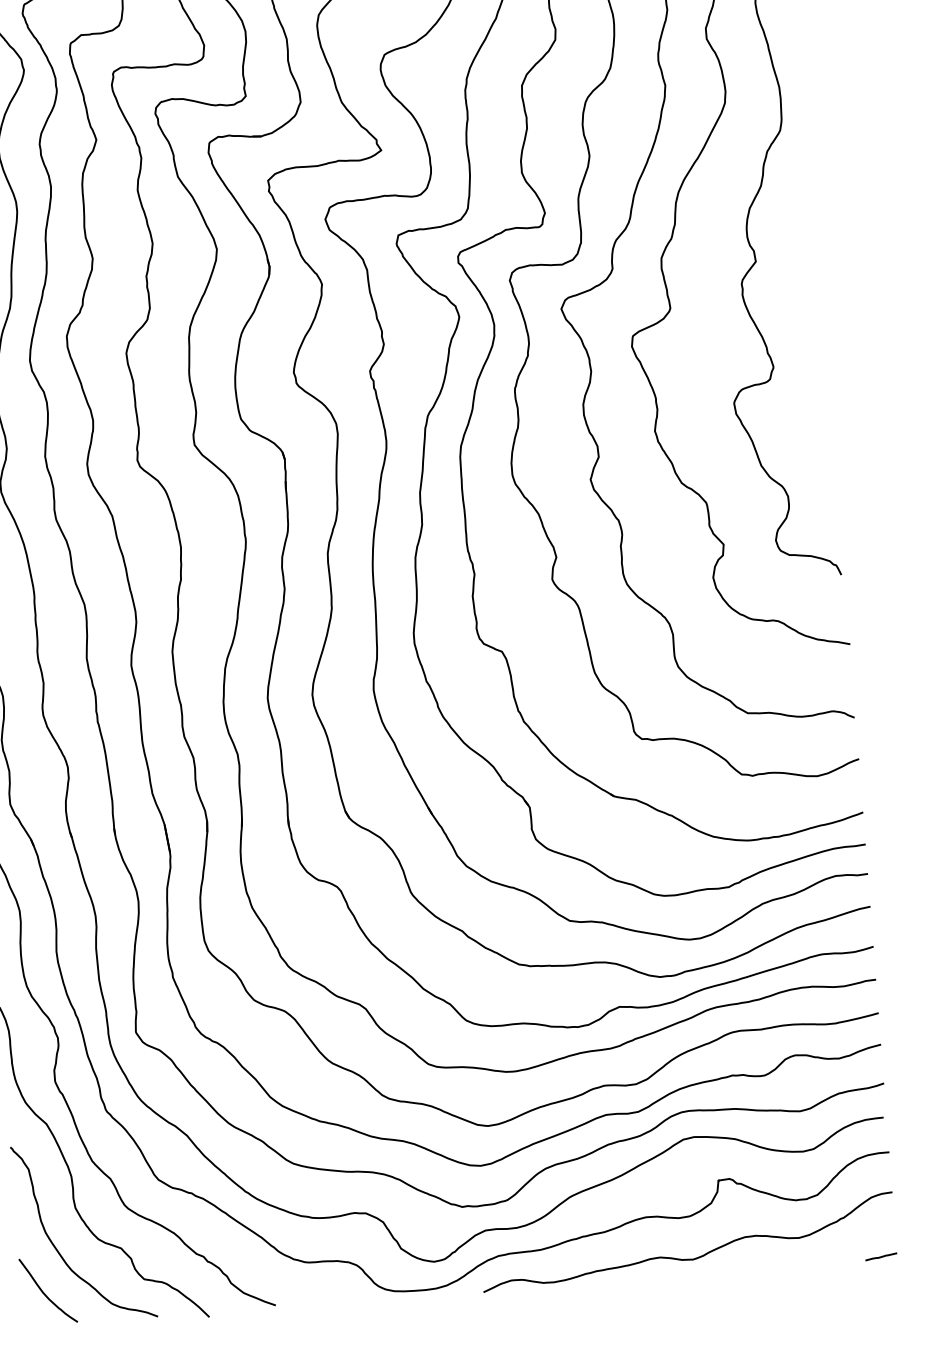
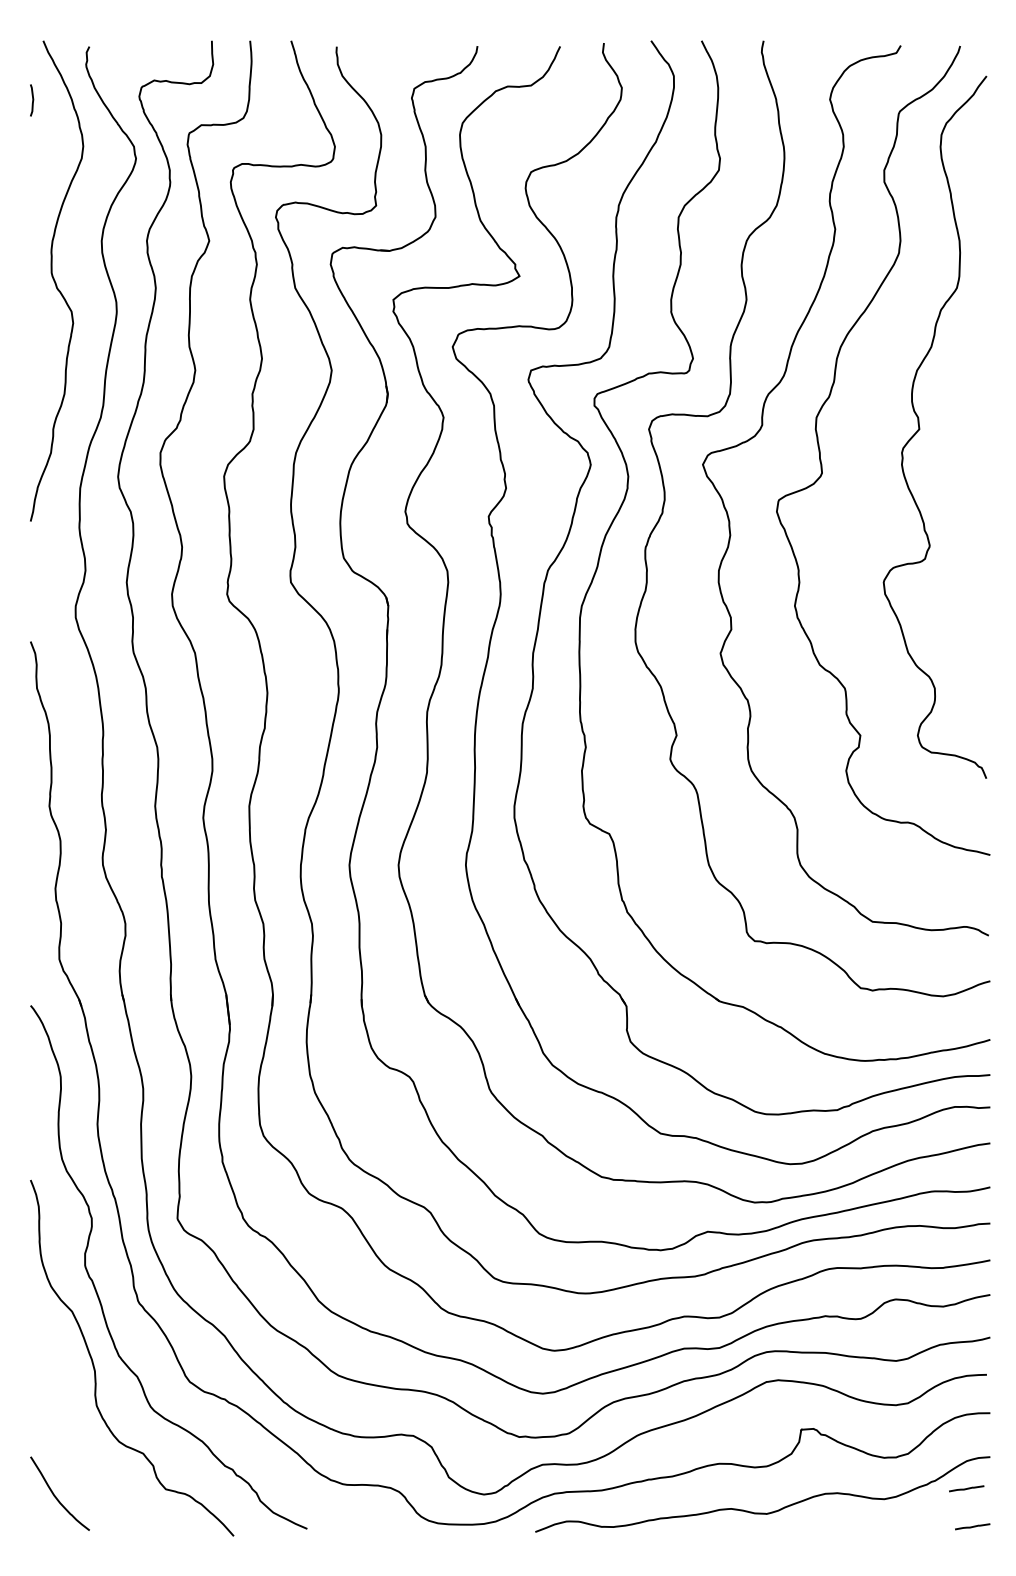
line: (872, 1222) -> (966, 1488), added
curve: (58, 1250) -> (74, 1450), removed

